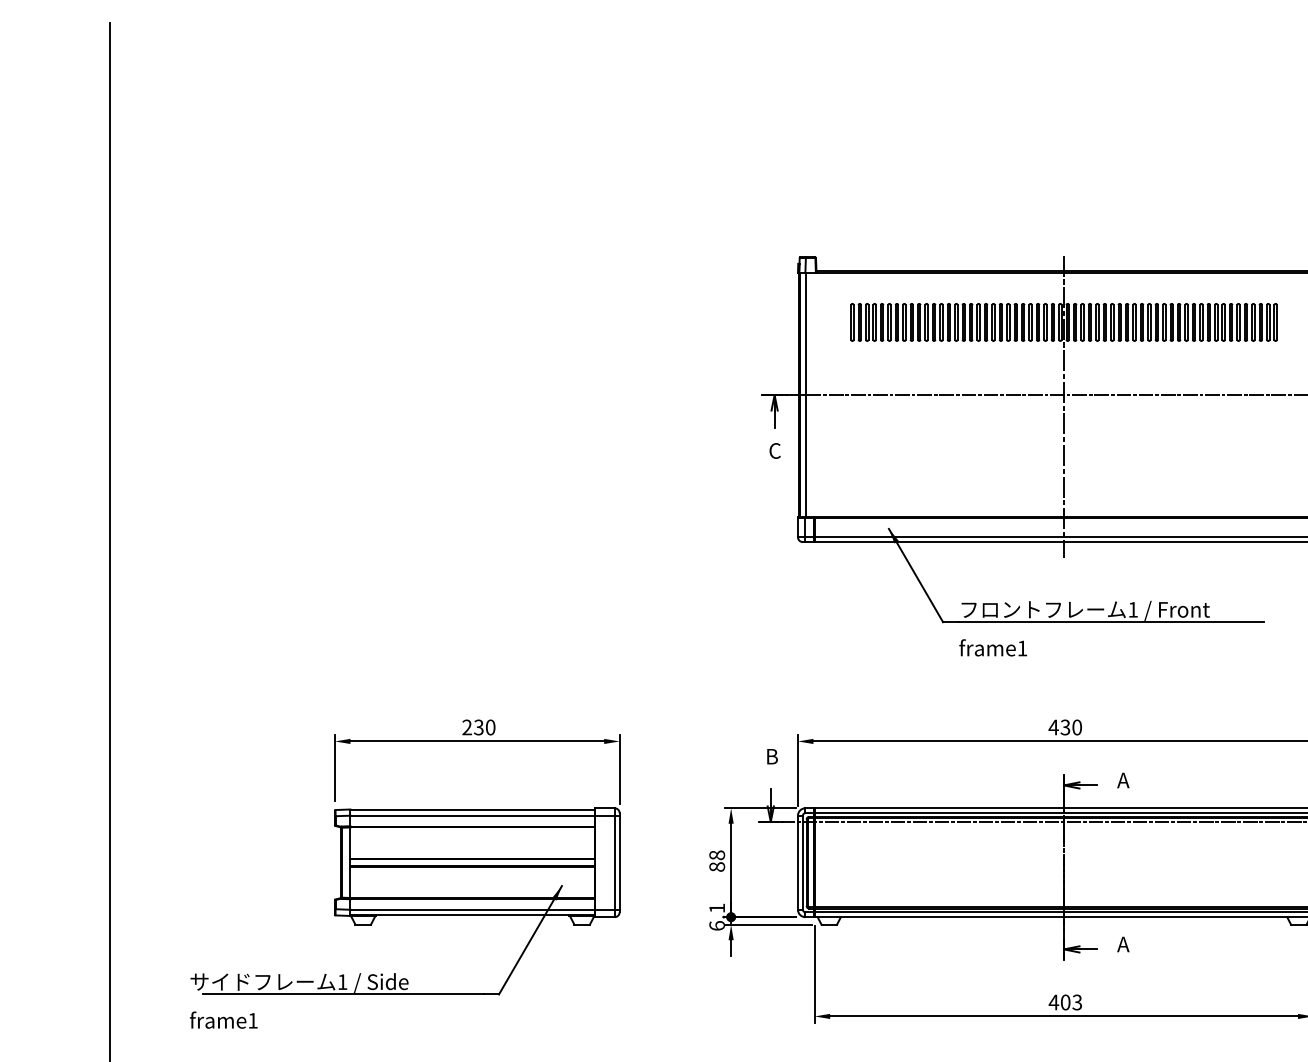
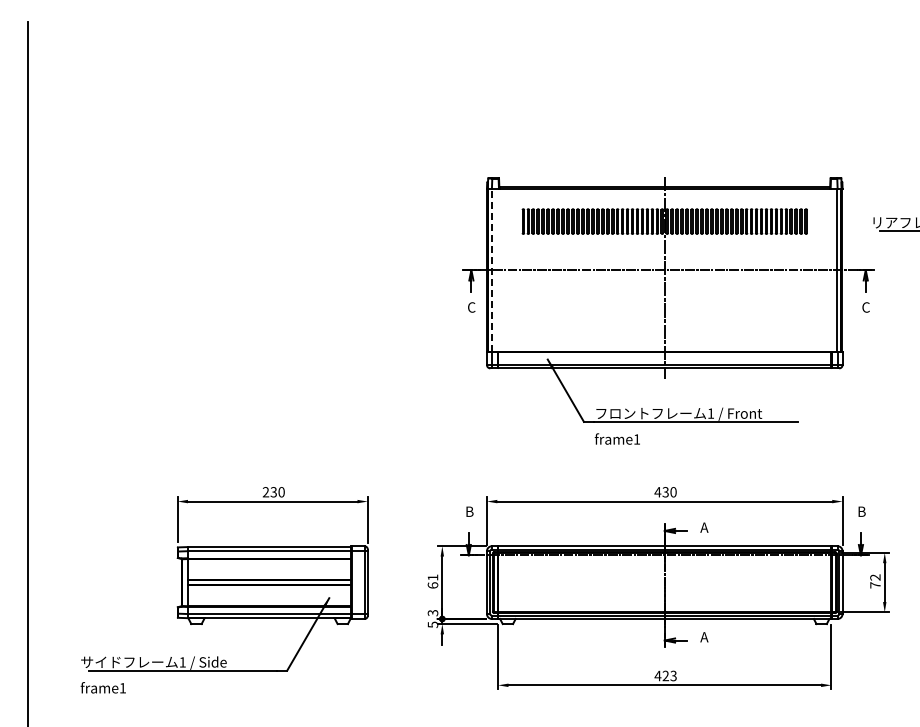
line: (806, 395) -> (492, 270), solid -> dashed
text: (716, 861) -> (432, 581), 88 -> 61
text: (716, 916) -> (432, 618), 6.1 -> 5.3
text: (1065, 1001) -> (665, 675), 403 -> 423

